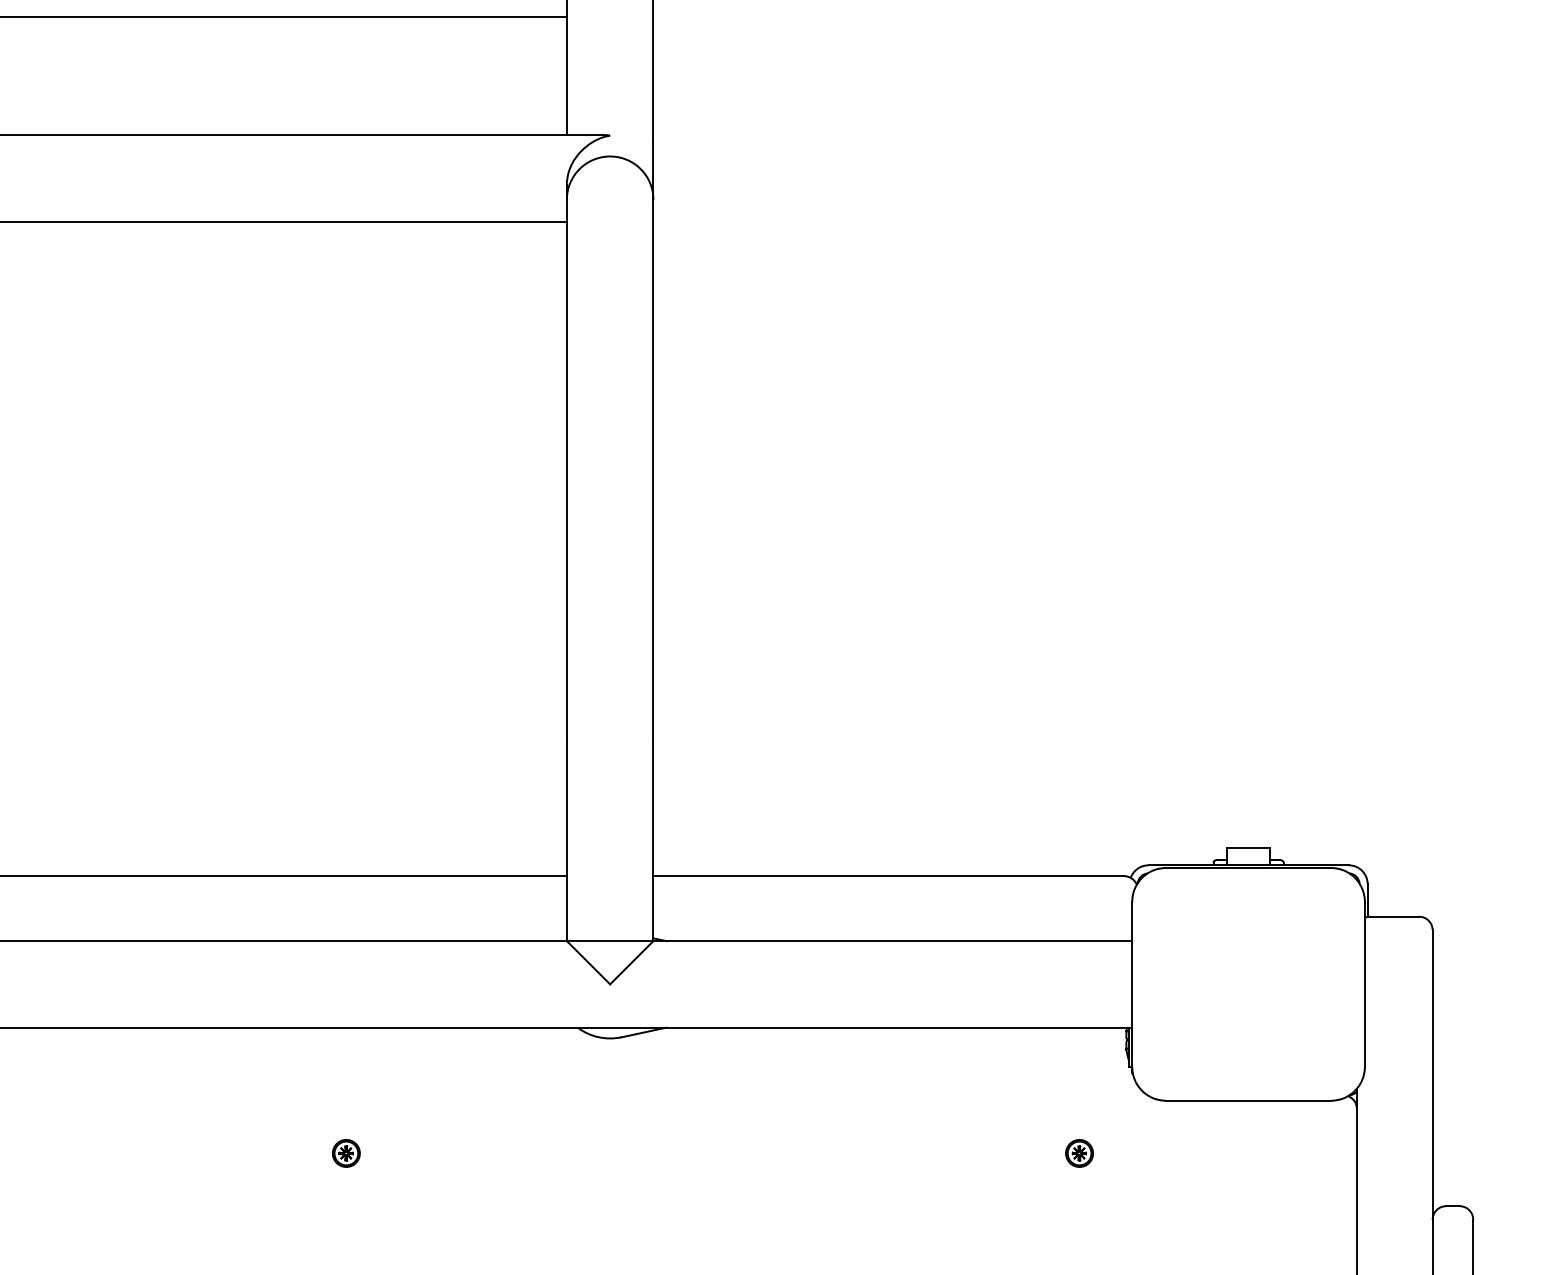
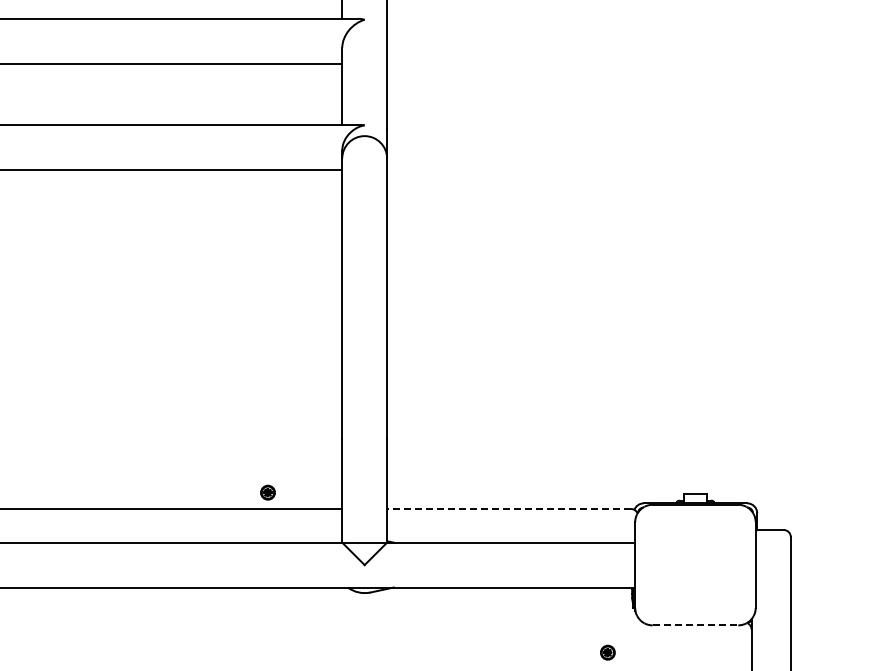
line: (889, 877) -> (509, 509), solid -> dashed
line: (1248, 1100) -> (695, 625), solid -> dashed
part: (345, 1153) -> (267, 492), moved

